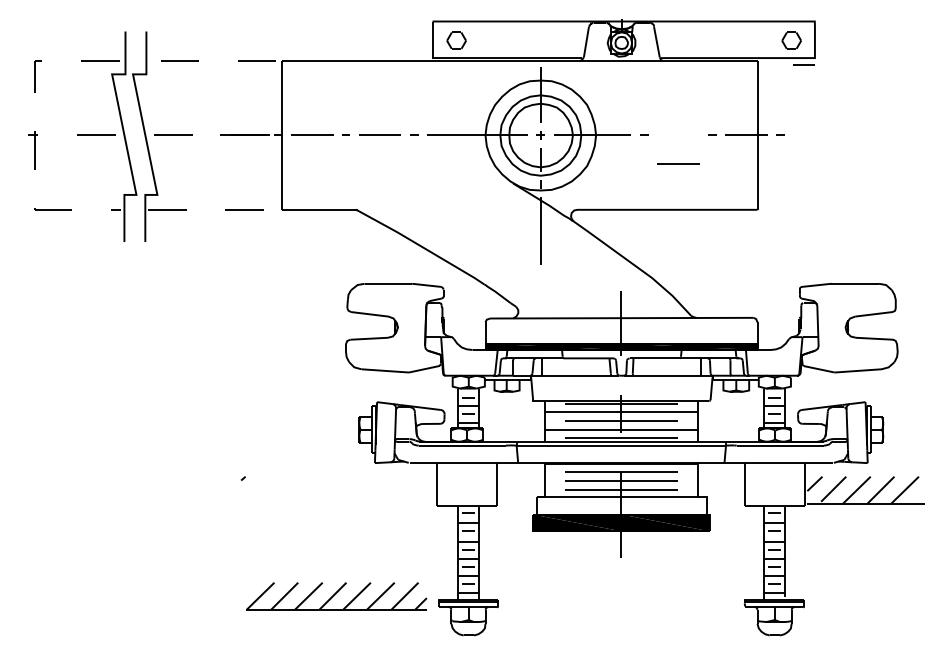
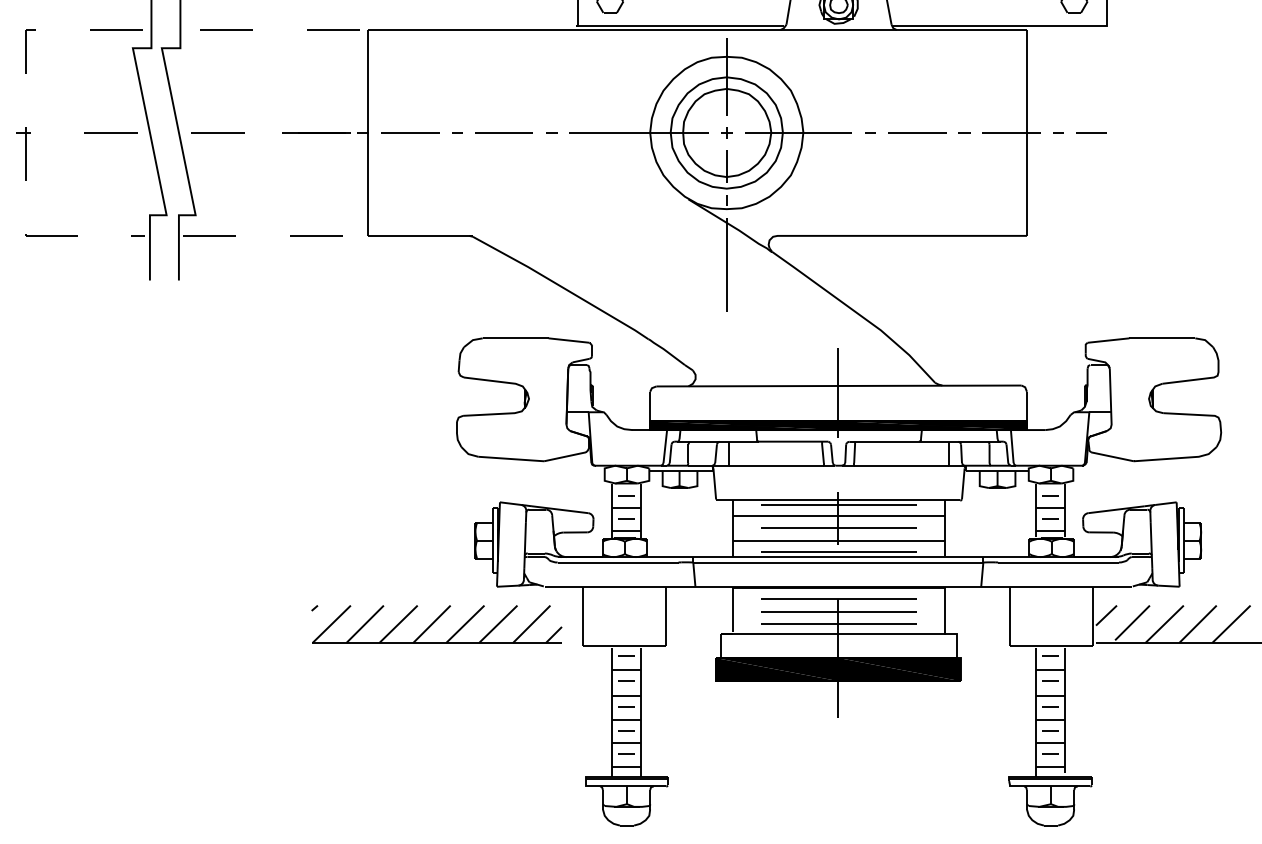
line: (803, 64) -> (1090, 131), moved
line: (678, 163) -> (917, 131), moved
part: (336, 596) -> (436, 624), moved

